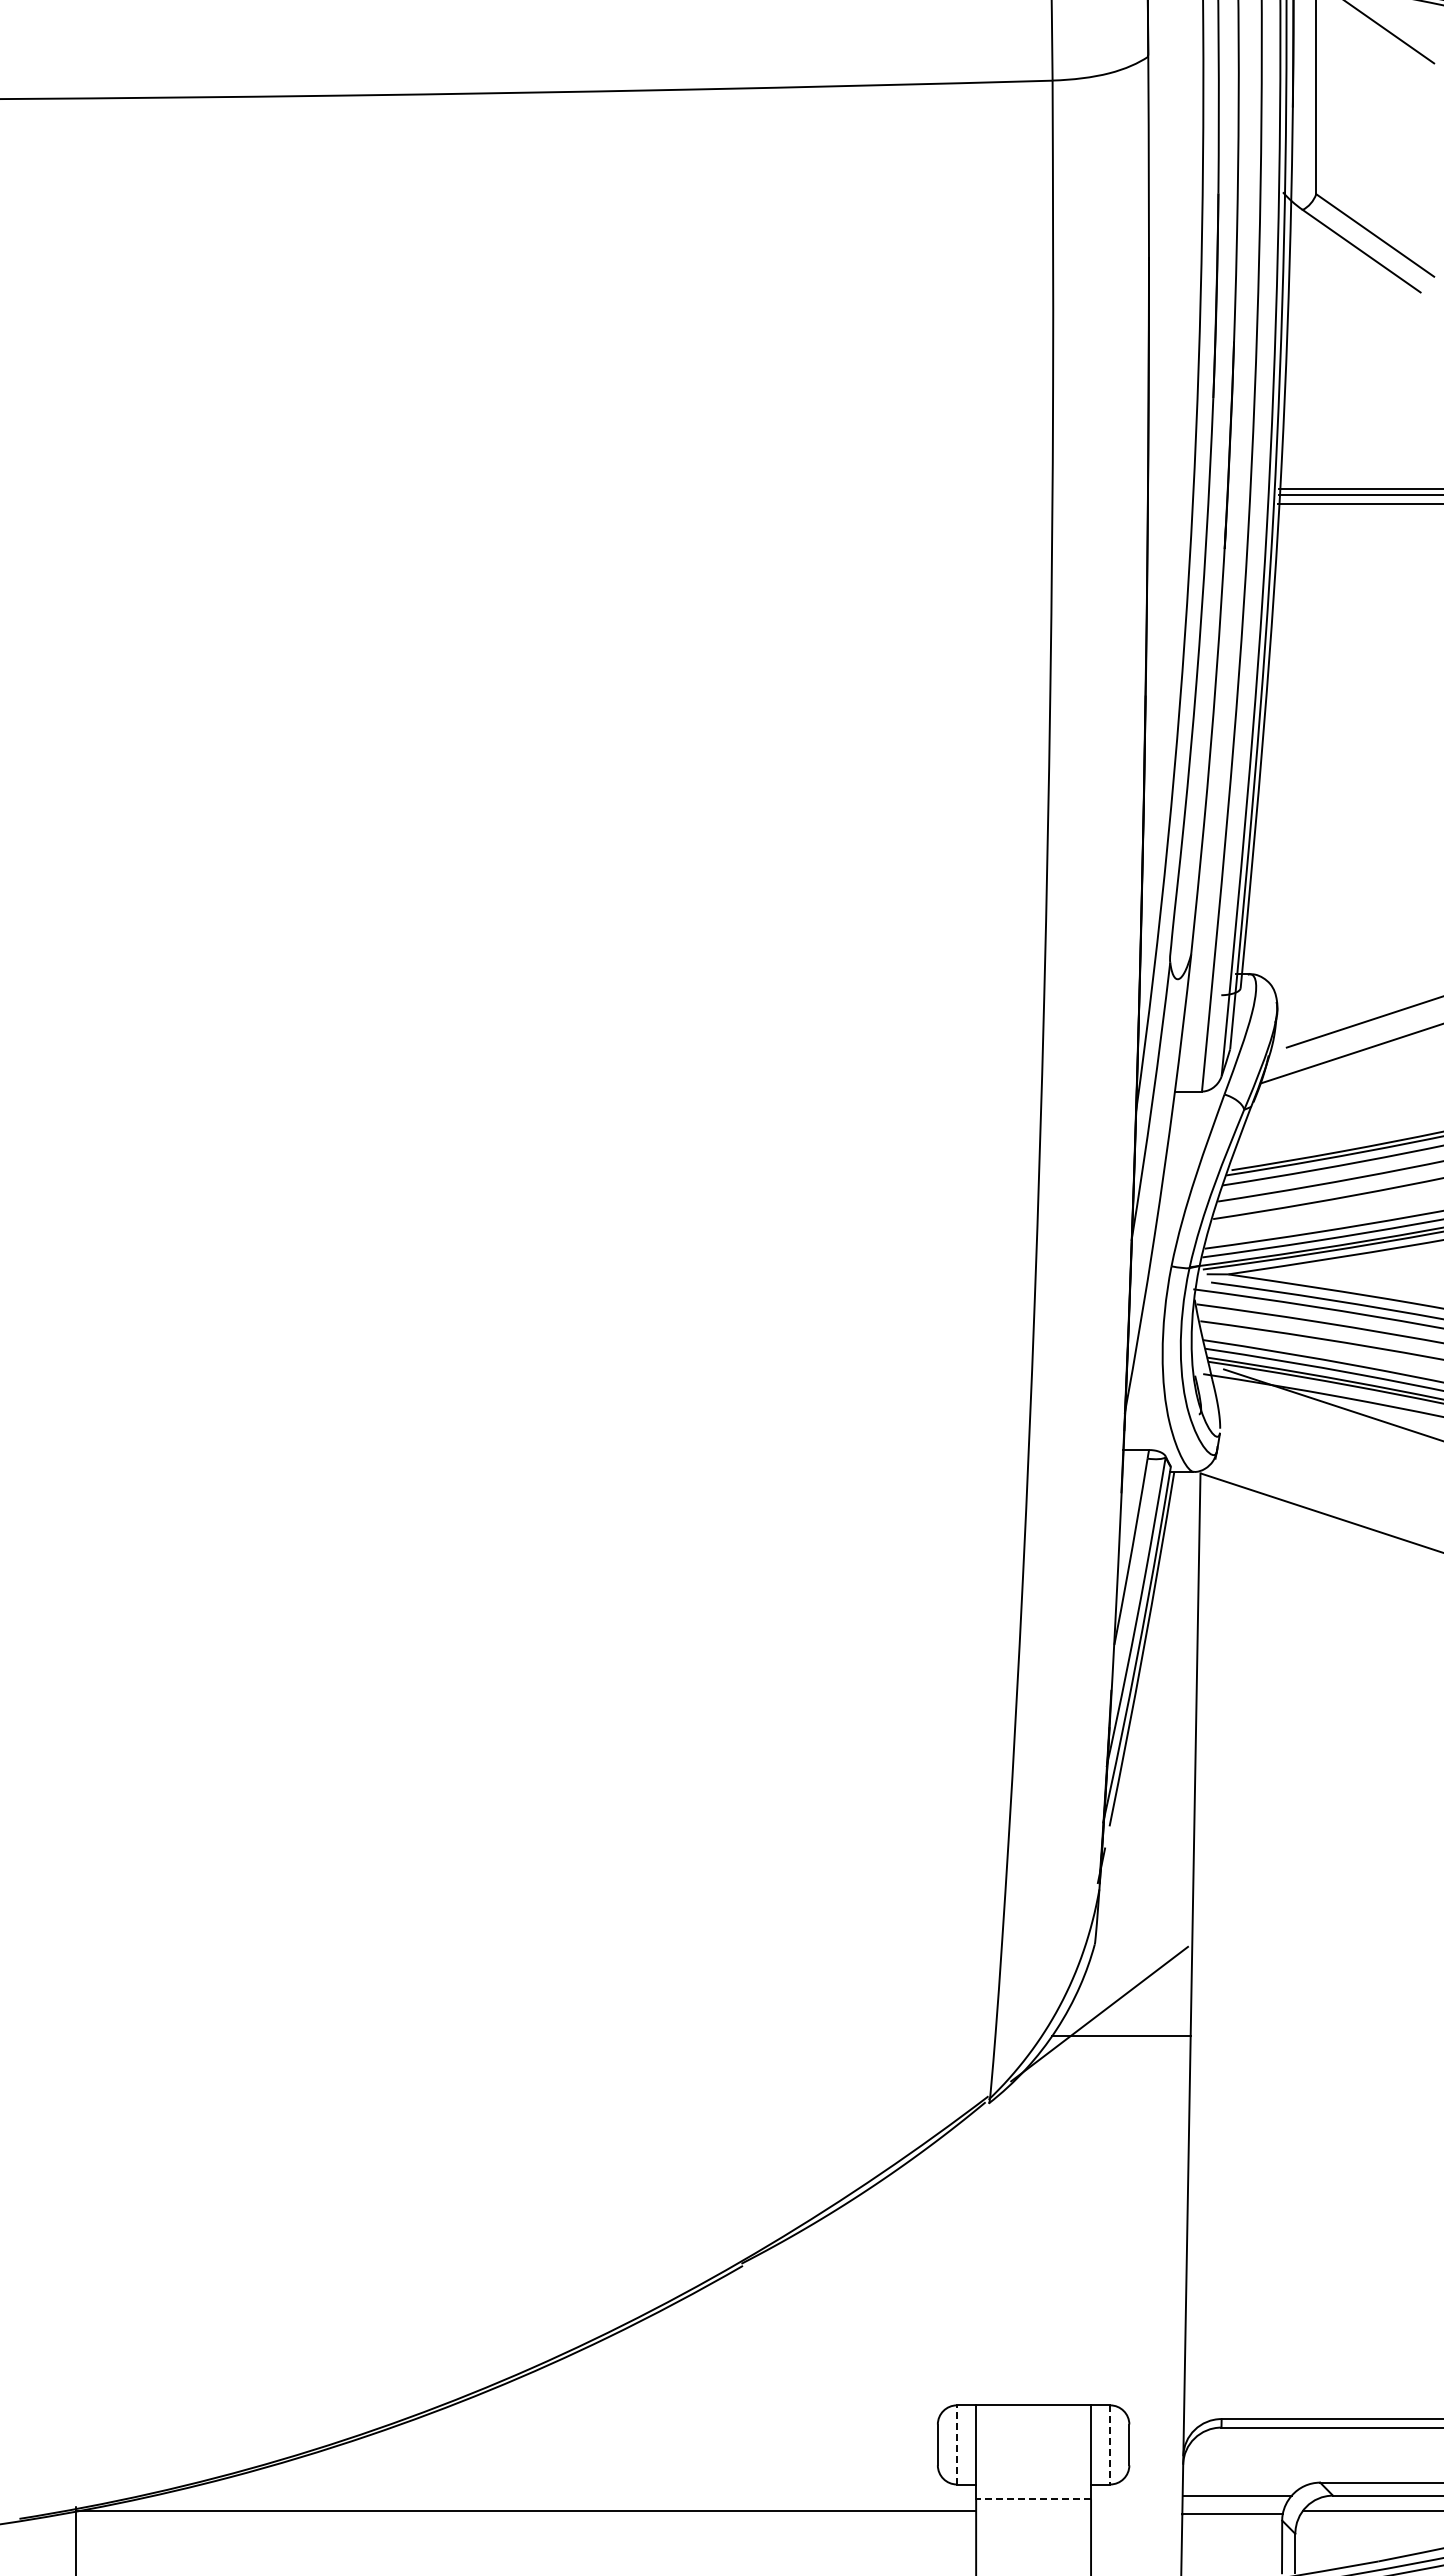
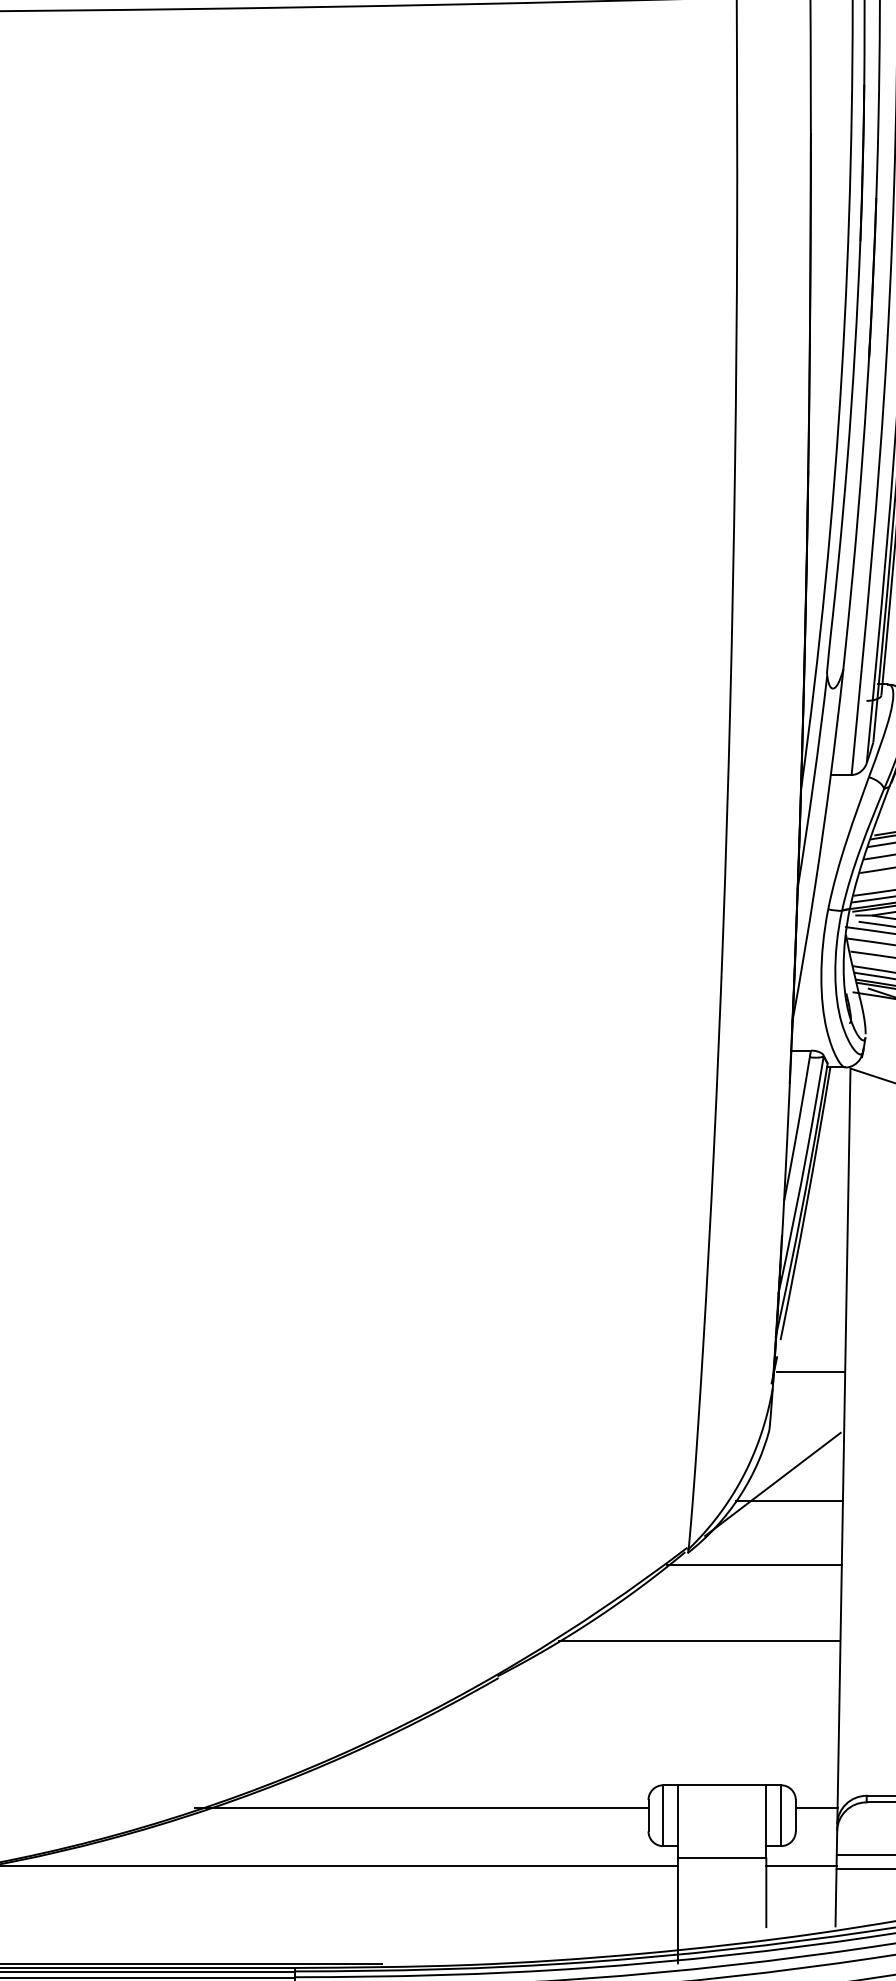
line: (1149, 1867) -> (811, 1371), added
line: (1075, 2119) -> (754, 1565), added
line: (1004, 2217) -> (699, 1640), added
line: (642, 2434) -> (421, 1807), added
line: (1156, 2434) -> (816, 1807), added
line: (956, 2444) -> (662, 1815), dashed -> solid
line: (1110, 2444) -> (781, 1815), dashed -> solid
line: (1033, 2499) -> (722, 1857), dashed -> solid
line: (1136, 2510) -> (801, 1866), added

